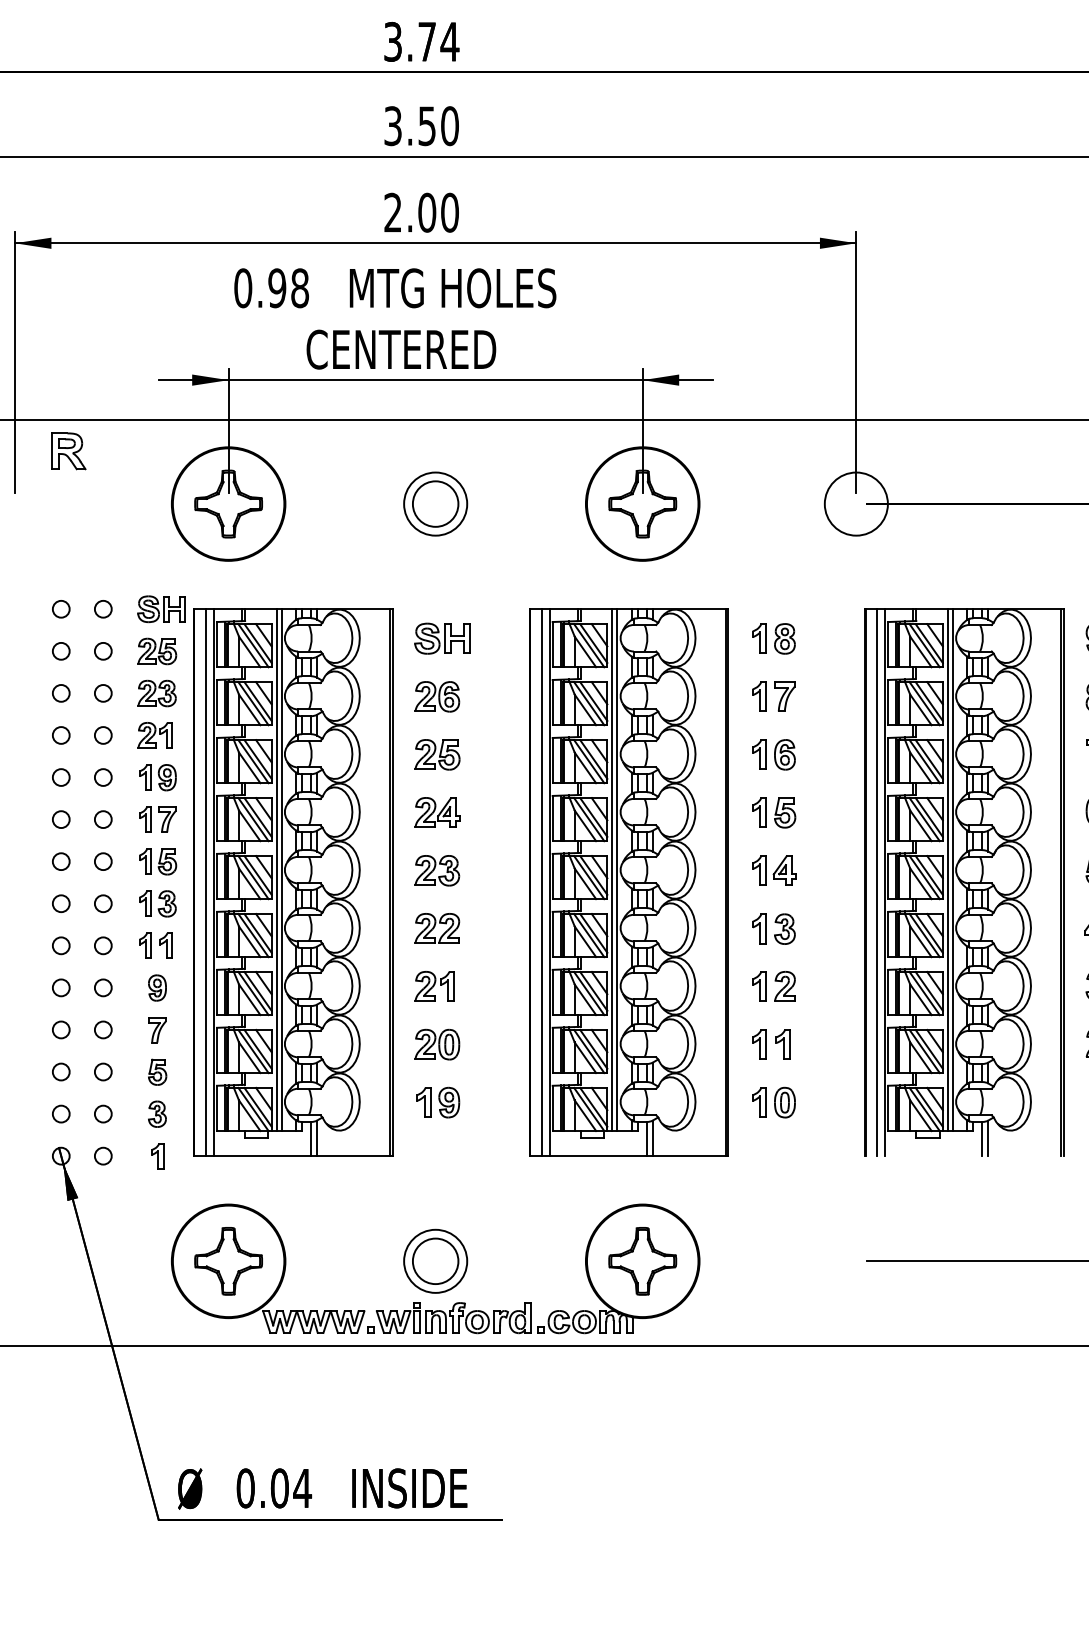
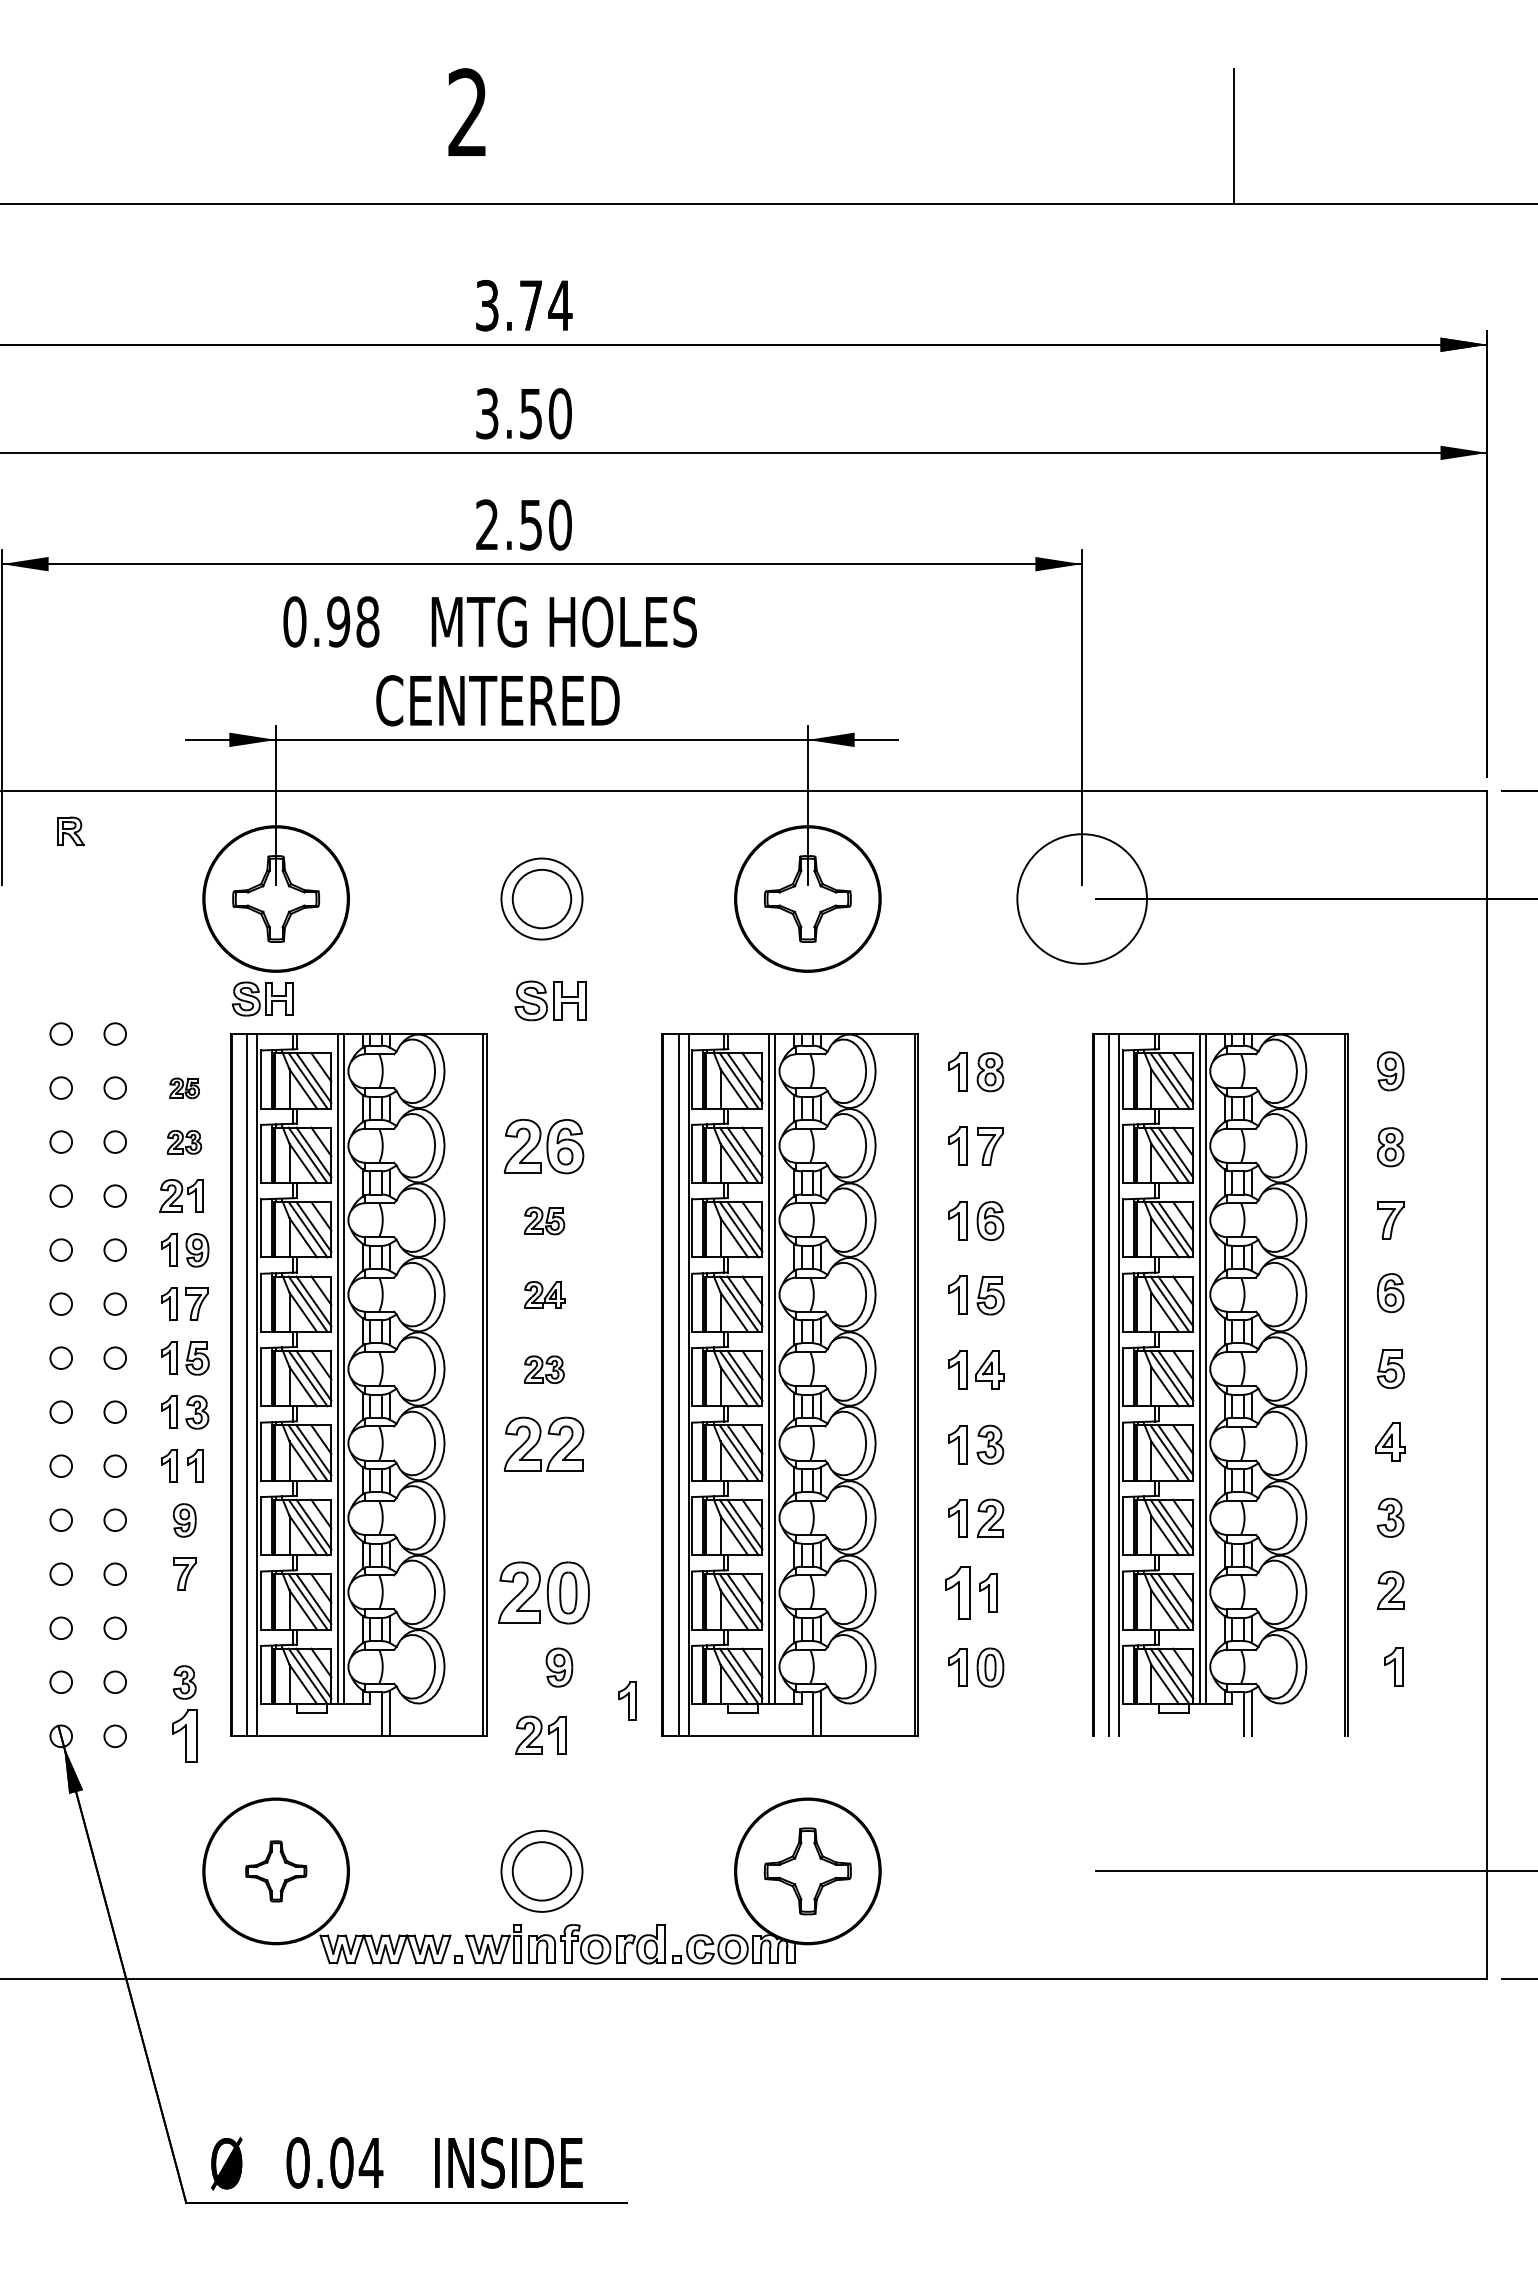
text: (426, 212) -> (530, 524), 2.00 -> 2.50
part: (68, 451) -> (70, 831), size x0.6
circle: (855, 503) -> (1081, 898), size x1.6
part: (161, 608) -> (262, 998), moved
part: (442, 638) -> (550, 1000), moved
part: (157, 651) -> (184, 1088), size x0.6
part: (157, 693) -> (184, 1142), size x0.7
part: (437, 696) -> (544, 1146), size x1.4
part: (437, 754) -> (544, 1220), size x0.7
part: (437, 812) -> (544, 1294), size x0.7
part: (437, 870) -> (544, 1369), size x0.7
part: (437, 928) -> (544, 1443), size x1.4
part: (434, 985) -> (540, 1734), moved
part: (437, 1044) -> (544, 1593), size x1.6
part: (759, 1044) -> (957, 1592), size x1.4
part: (157, 1072) -> (184, 1628), removed
part: (423, 1101) -> (627, 1700), moved
part: (158, 1156) -> (185, 1736), size x1.6
part: (228, 1261) -> (276, 1871), size x0.7

